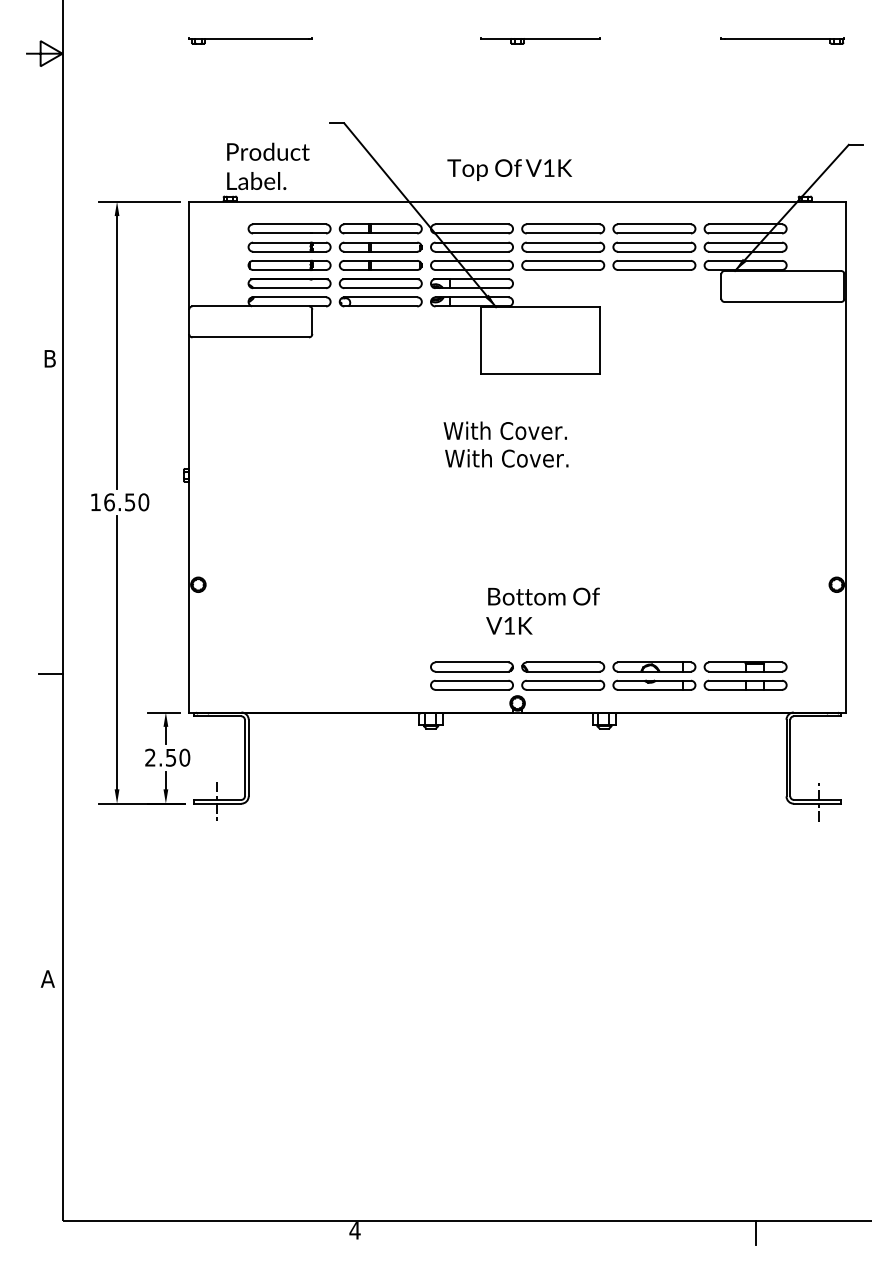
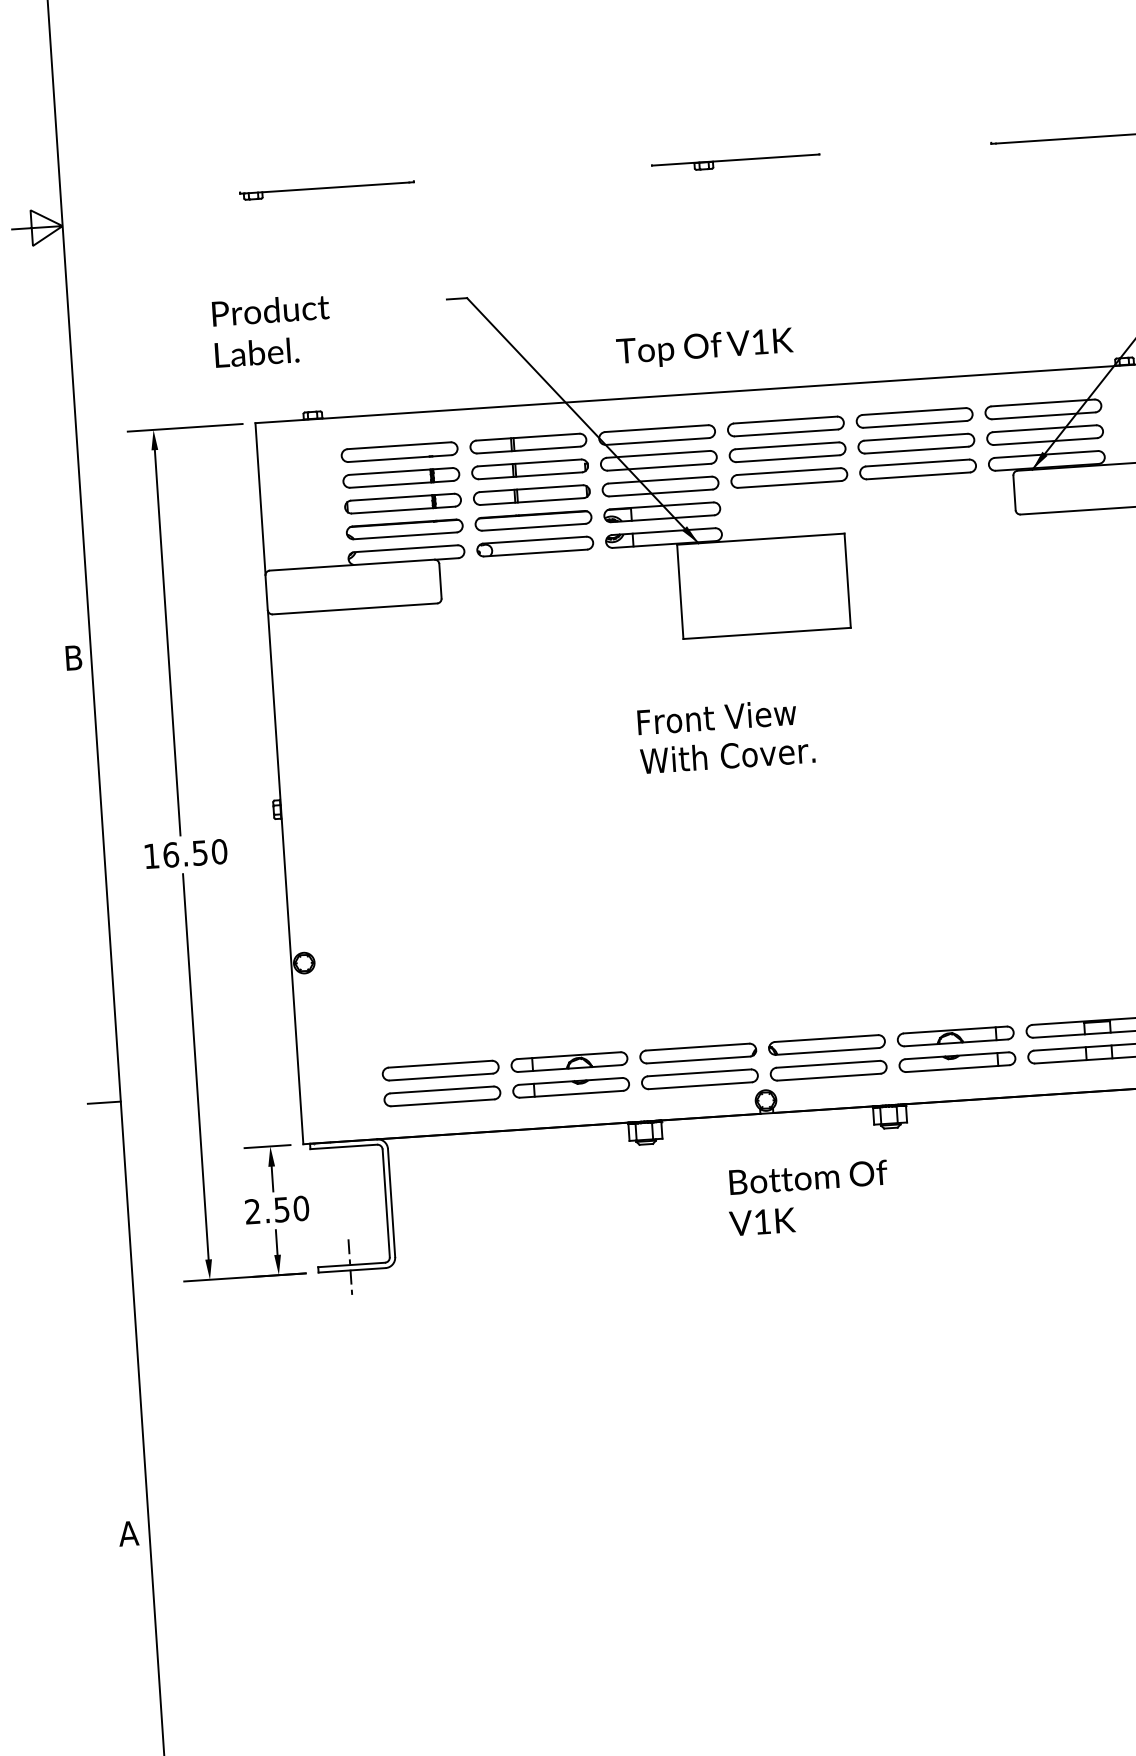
text: (268, 165) -> (272, 329), moved
text: (504, 430) -> (721, 716), With Cover. -> Front View
text: (542, 610) -> (807, 1197), moved
part: (330, 670) -> (498, 1071), added

